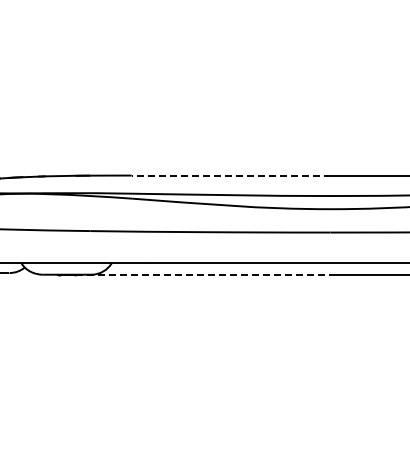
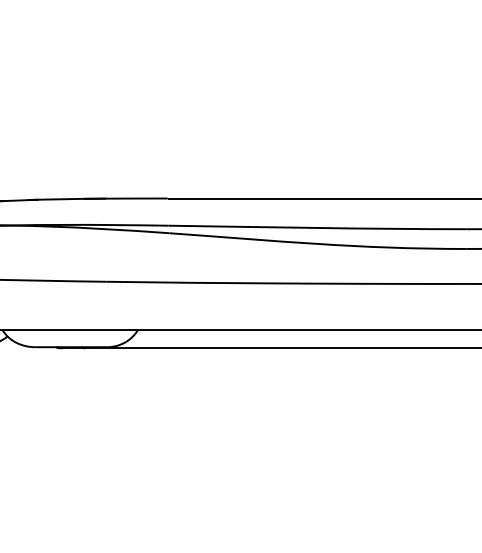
line: (231, 175) -> (317, 198), dashed -> solid
line: (204, 275) -> (277, 348), dashed -> solid

